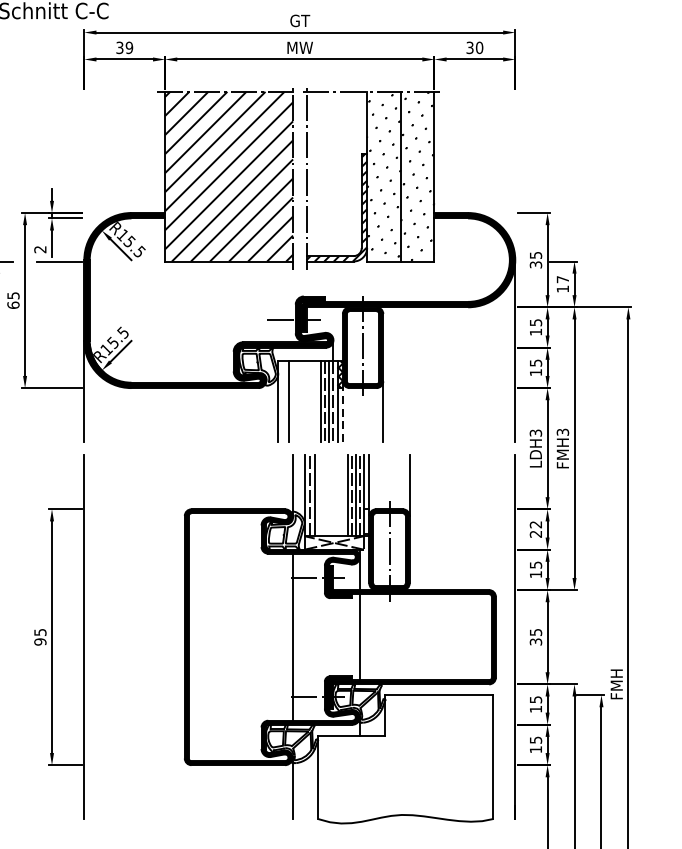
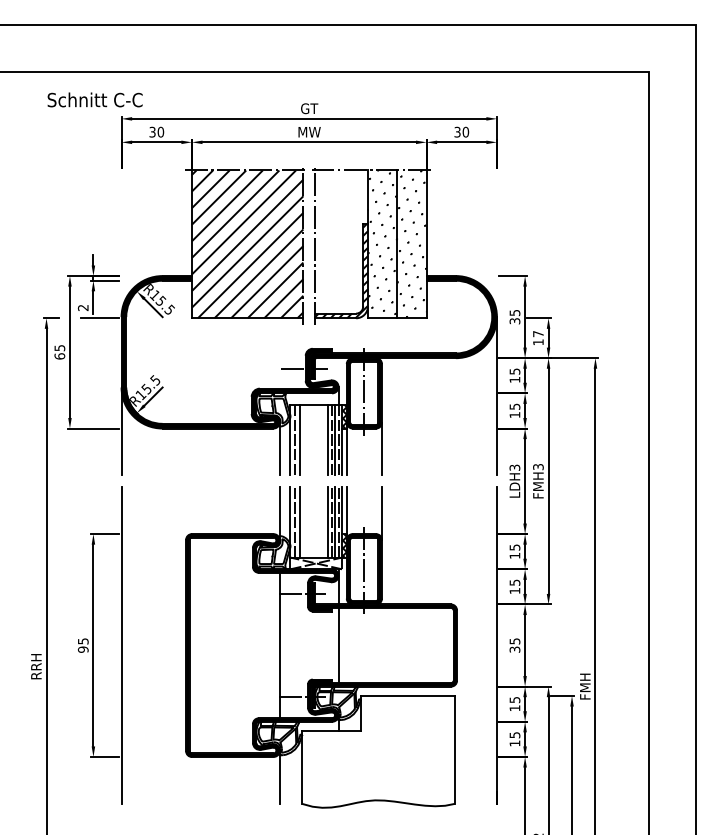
text: (129, 48) -> (160, 132), 39 -> 30
line: (284, 401) -> (295, 440), added
line: (265, 410) -> (279, 448), added
line: (342, 414) -> (346, 451), dashed -> solid
text: (535, 529) -> (514, 551), 22 -> 15
part: (340, 639) -> (321, 647), moved

